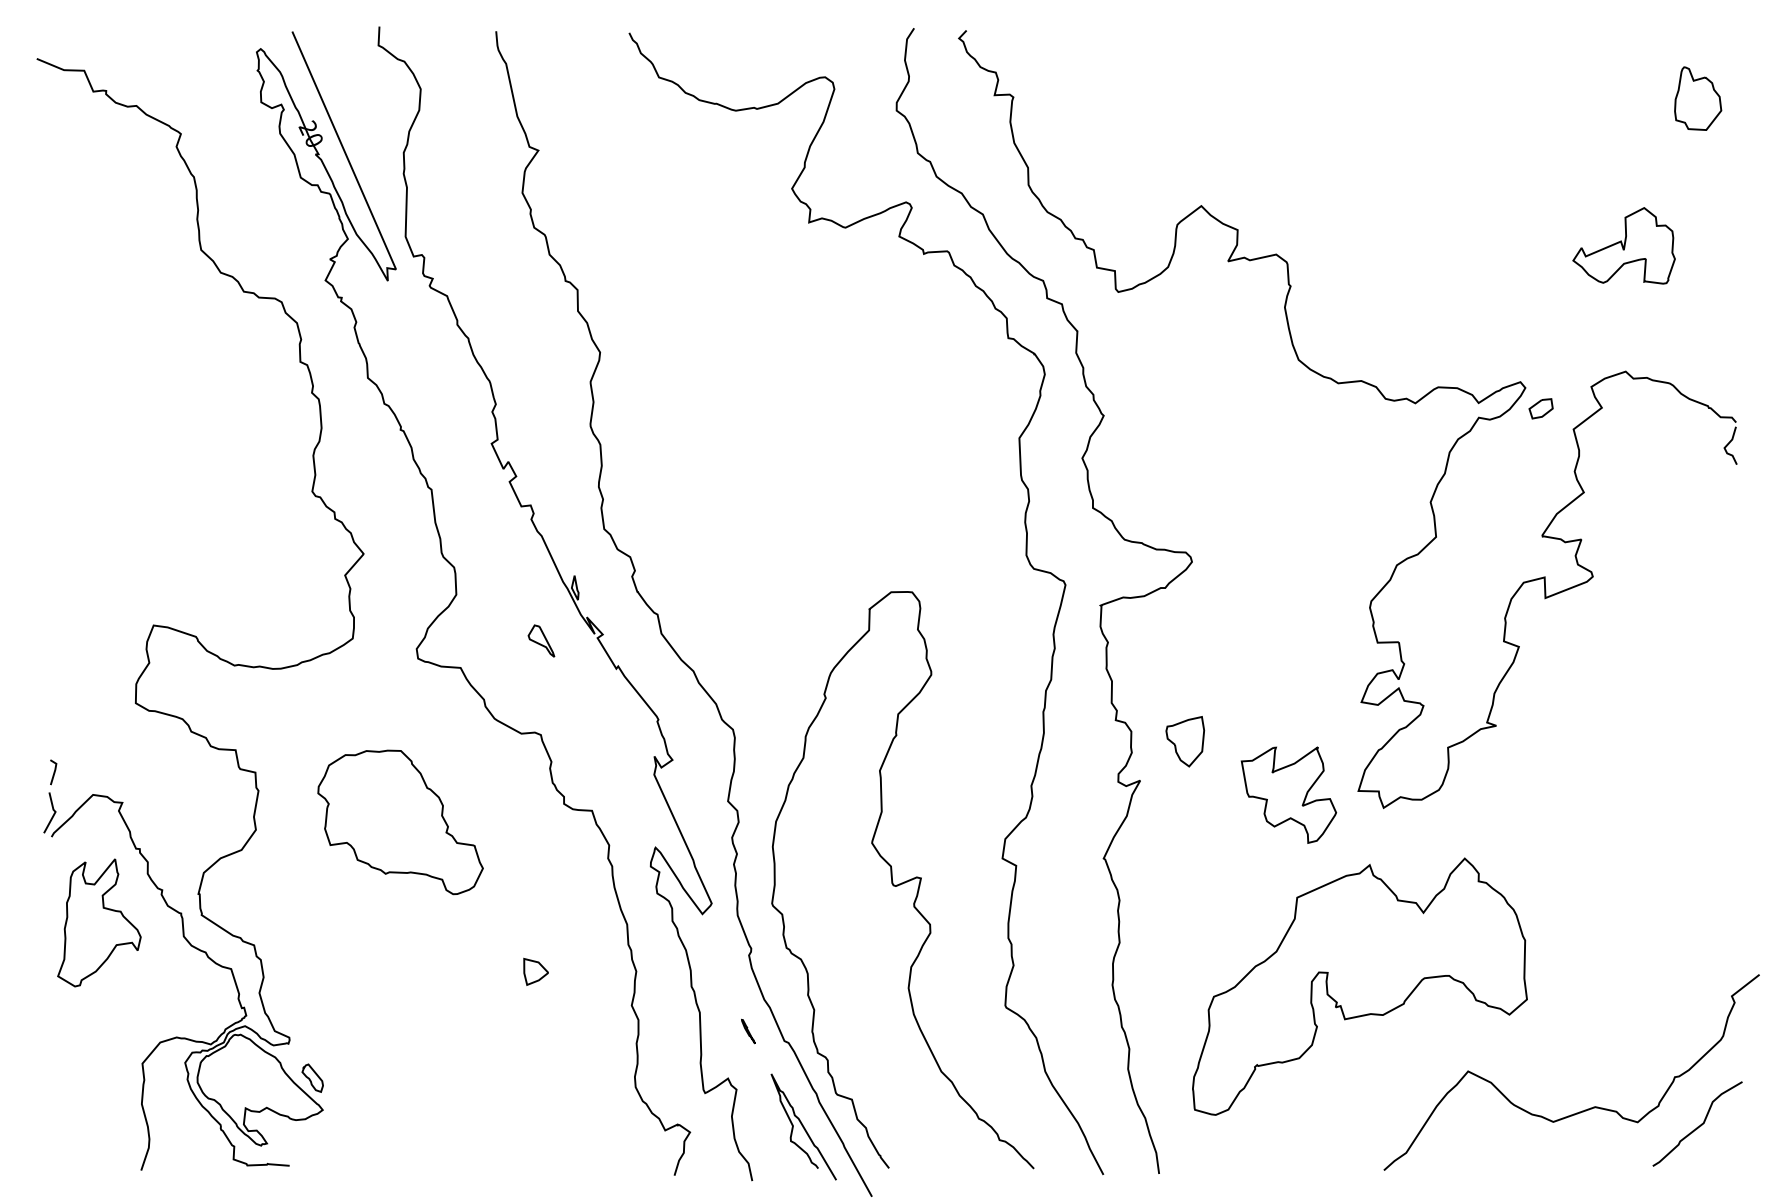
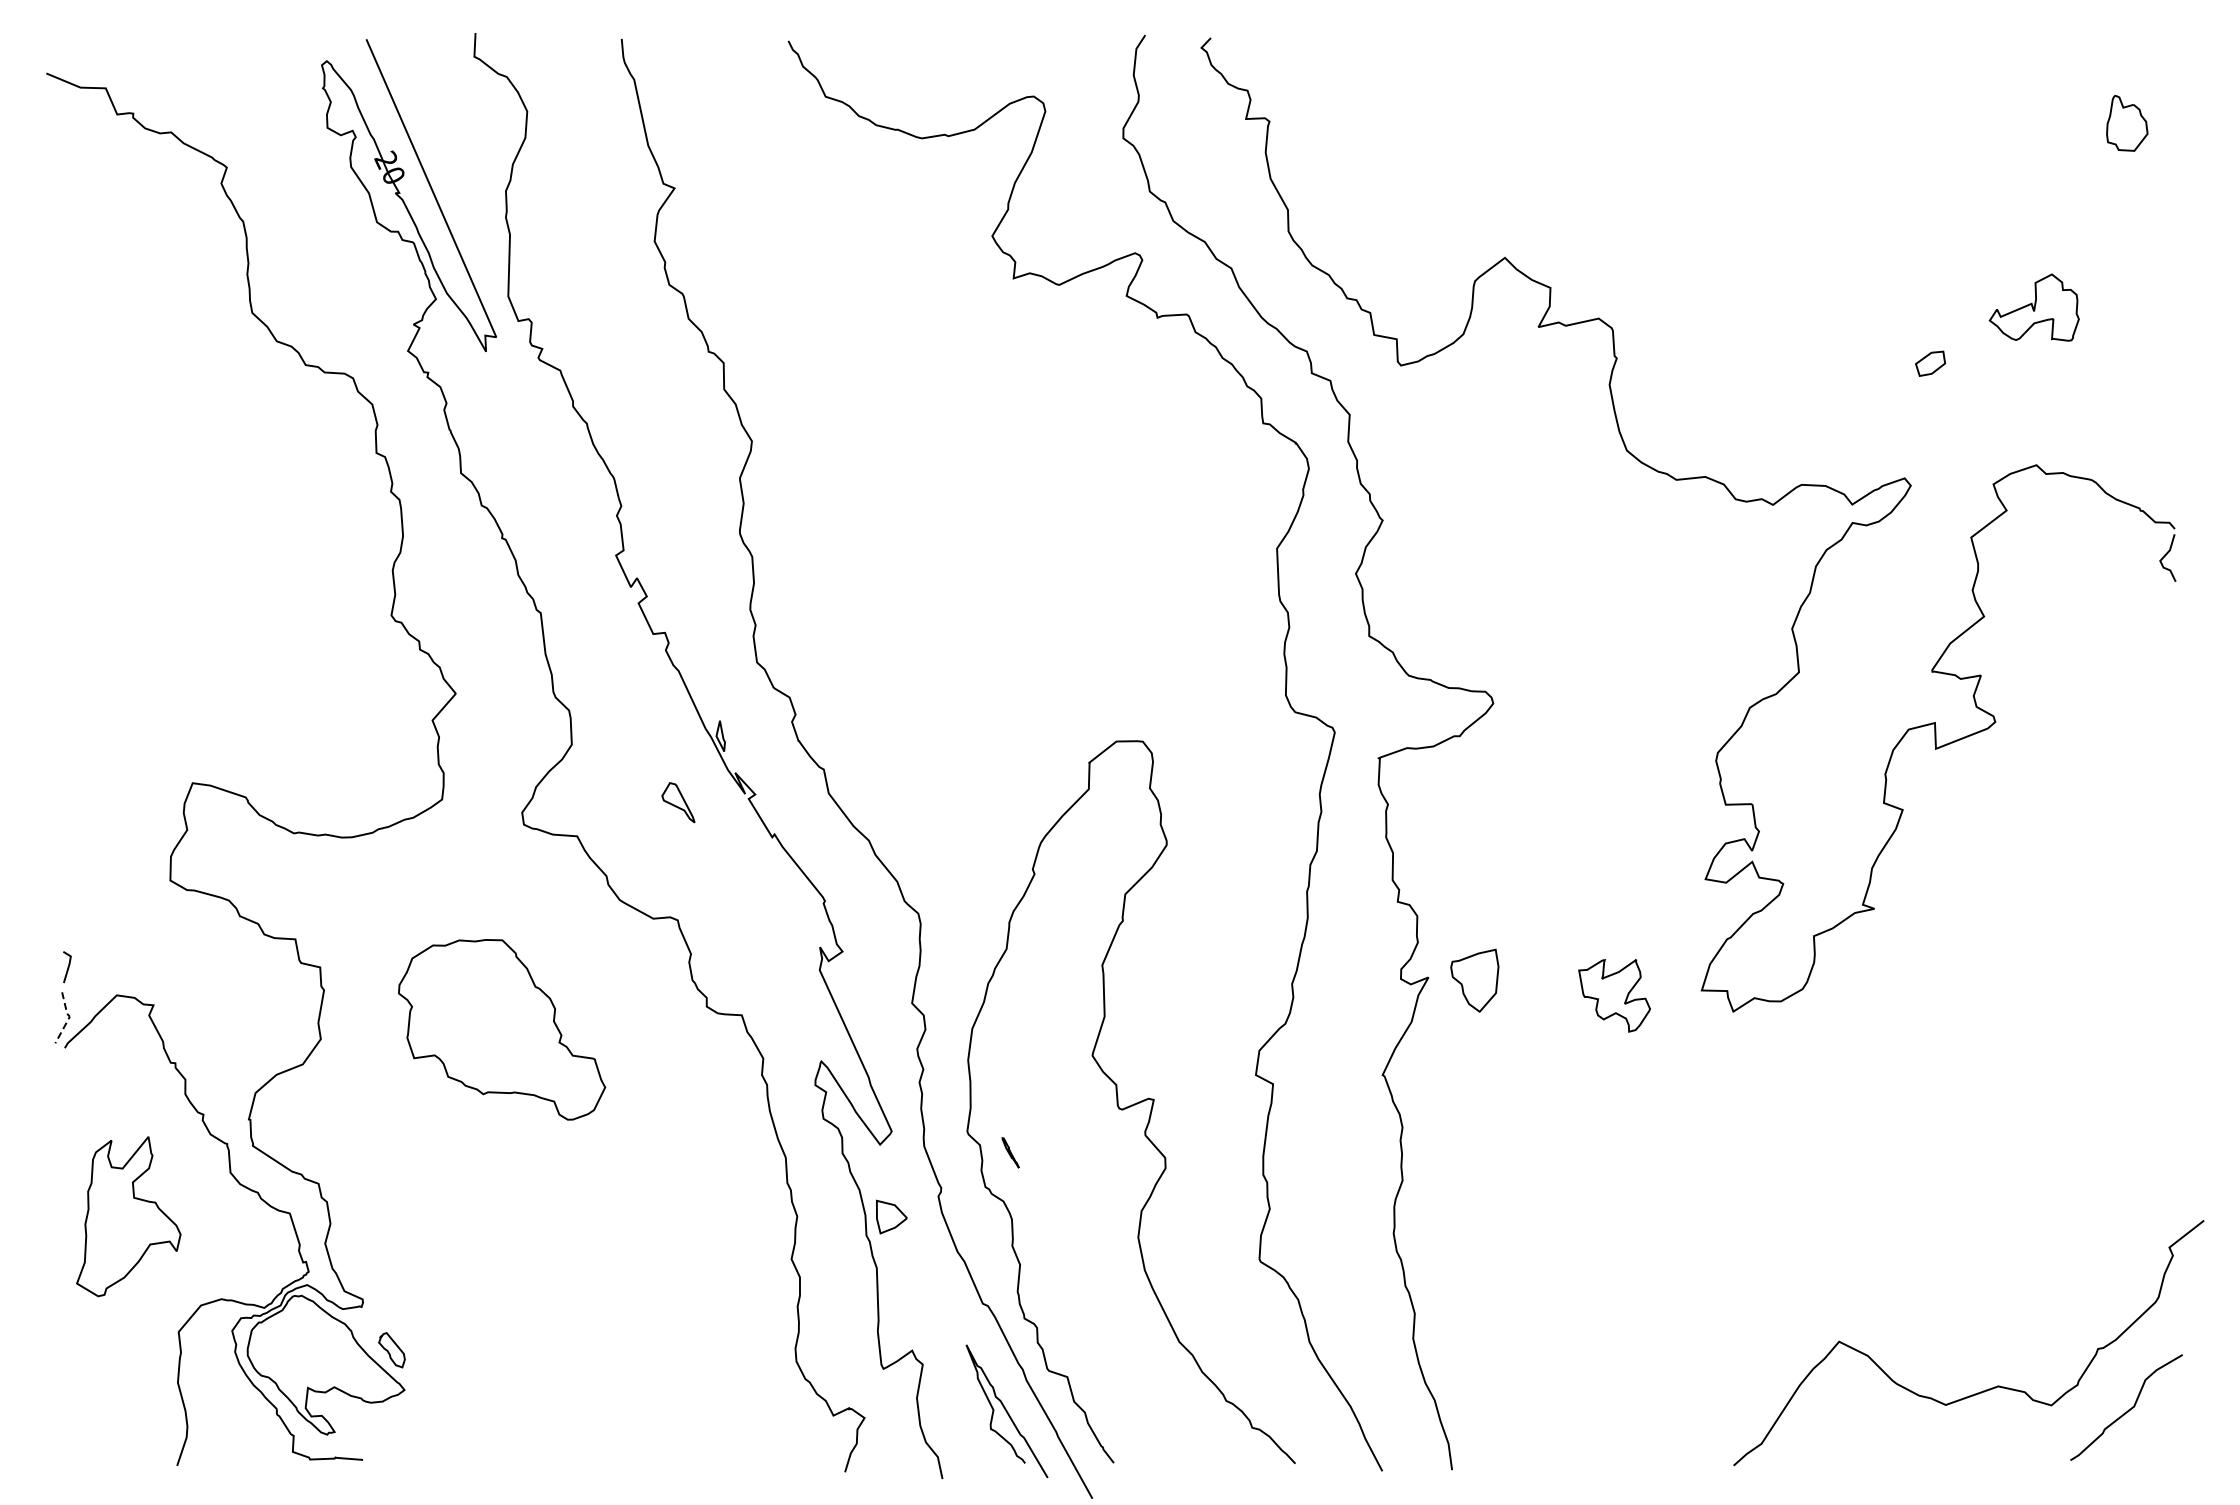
part: (1698, 98) -> (2127, 123), size x0.7
part: (1623, 245) -> (2033, 307), size x0.7
part: (1541, 408) -> (1930, 363), moved
part: (1185, 741) -> (1474, 980), moved
part: (1288, 795) -> (1614, 995), size x0.6
line: (55, 812) -> (69, 1017), solid -> dashed
part: (99, 922) -> (128, 1216), moved
part: (535, 971) -> (891, 1216), moved
part: (1359, 986) -> (1703, 1235), removed
part: (748, 1031) -> (1010, 1152), moved

